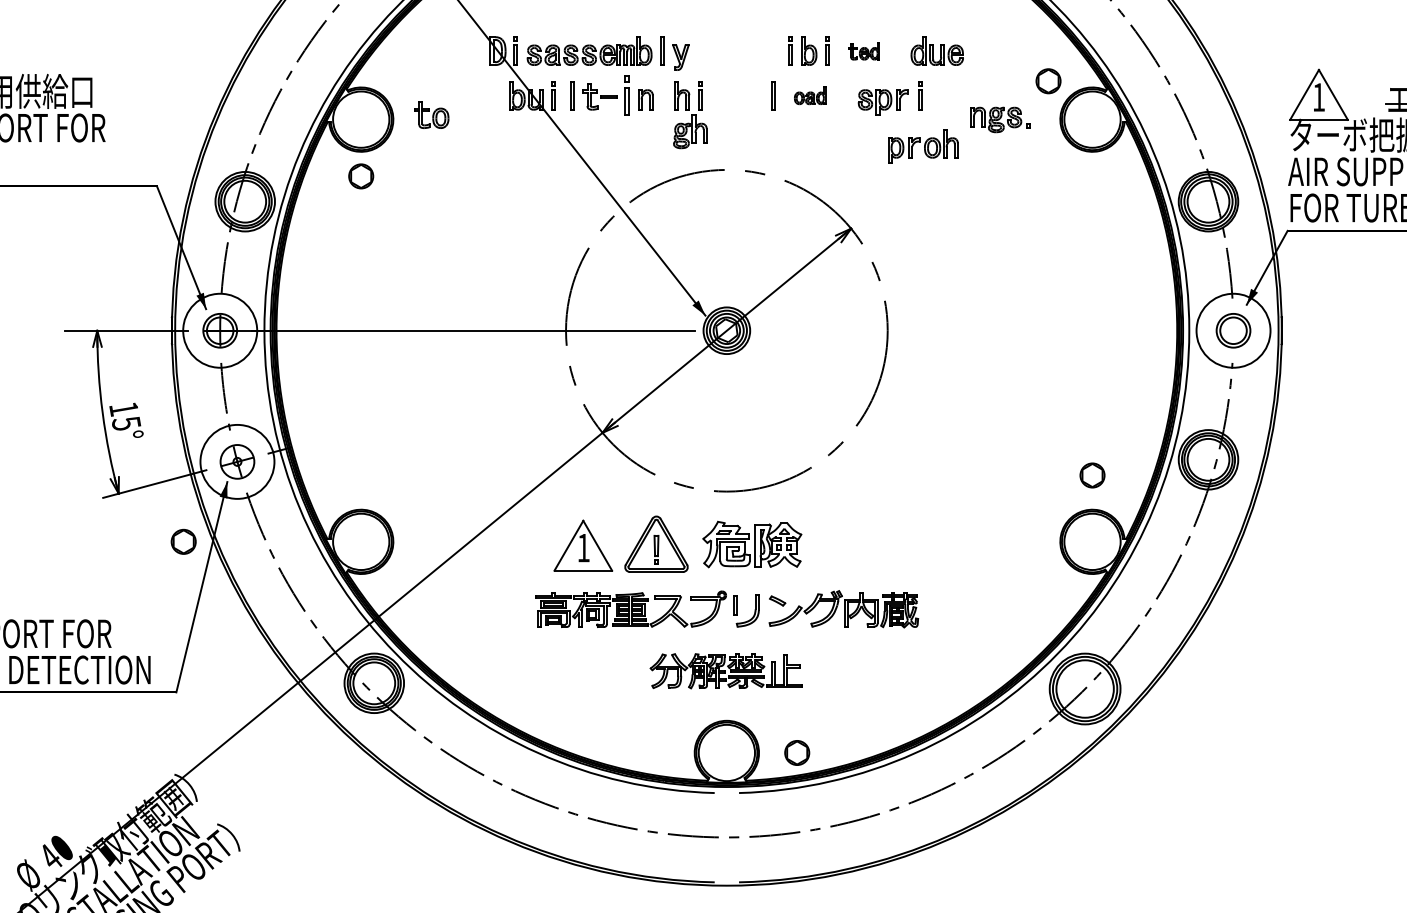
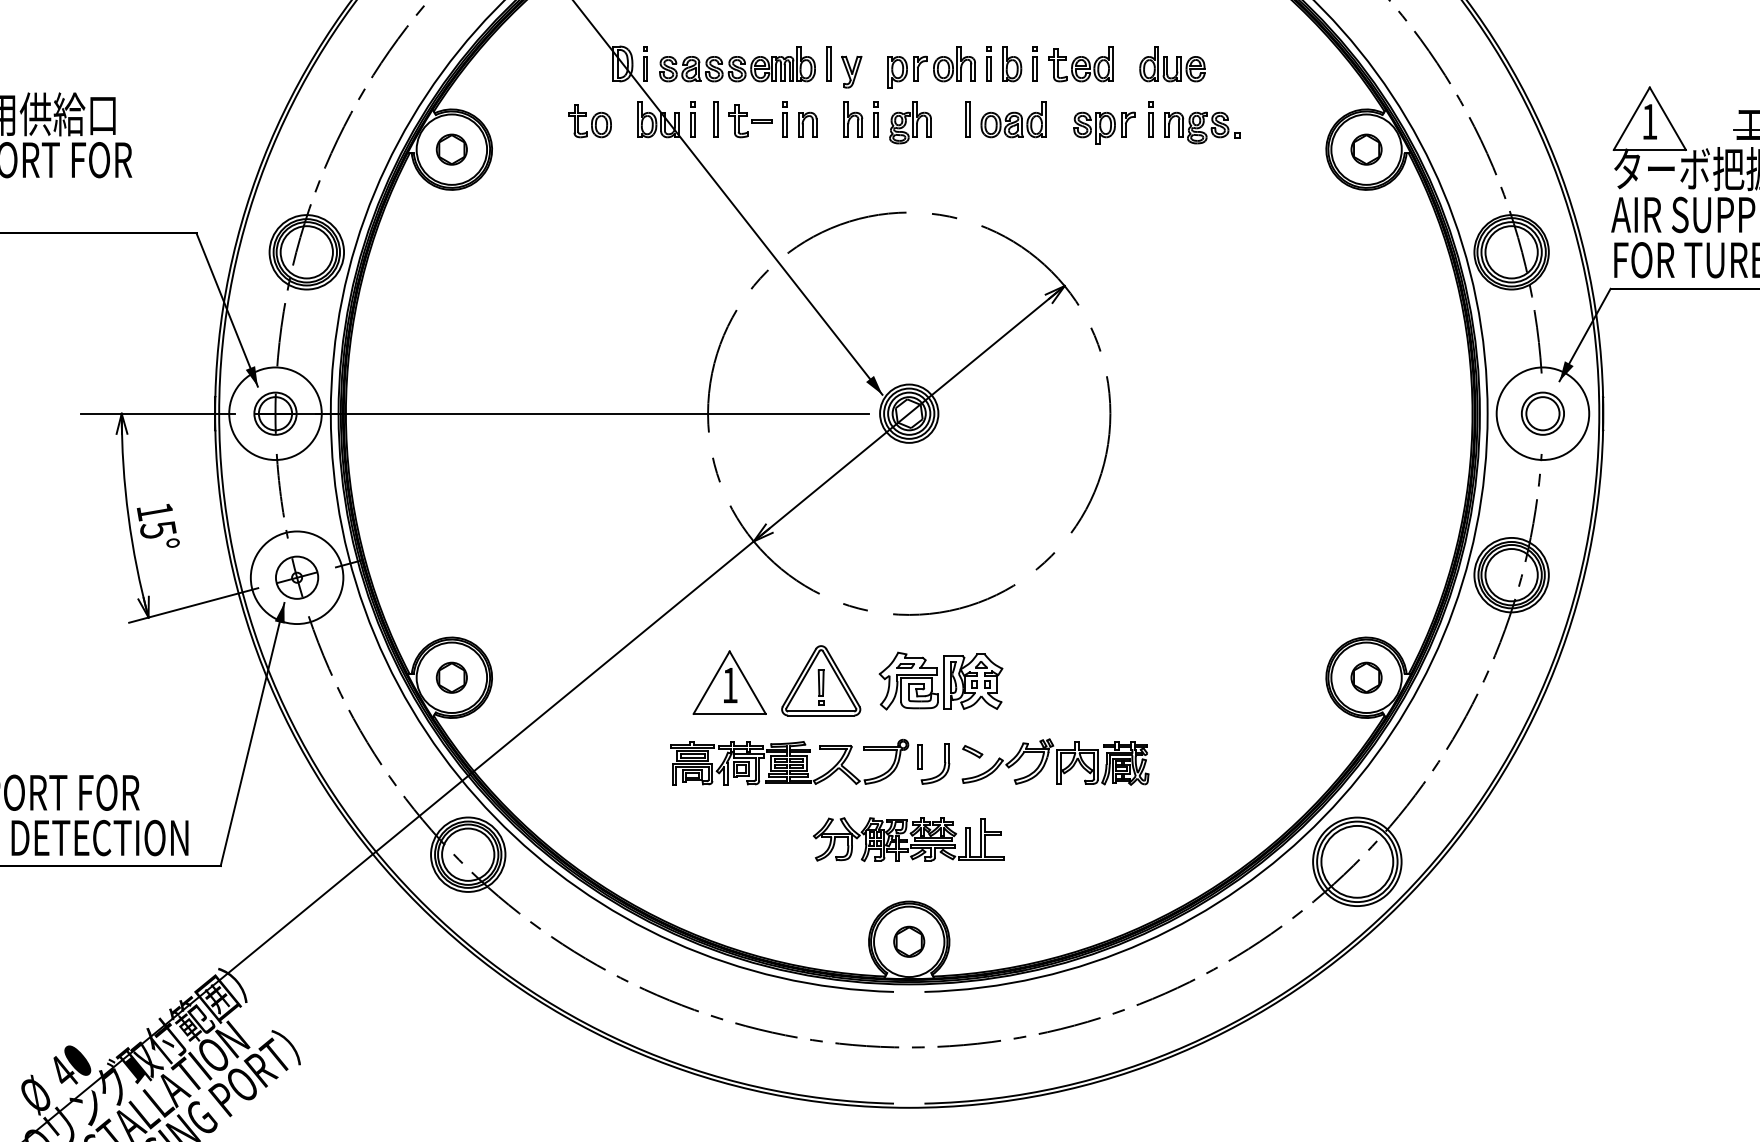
part: (863, 51) -> (1080, 64), size x1.67
part: (1048, 81) -> (1366, 149), moved
part: (627, 95) -> (784, 119), size x0.71
part: (810, 95) -> (1013, 119), size x1.67
part: (431, 115) -> (589, 121), moved
part: (1000, 119) -> (1202, 127), moved
part: (690, 131) -> (910, 122), moved
part: (922, 146) -> (931, 67), moved
part: (360, 176) -> (451, 149), moved
part: (1092, 475) -> (1366, 677), moved
part: (183, 541) -> (451, 677), moved
part: (797, 752) -> (909, 941), moved

